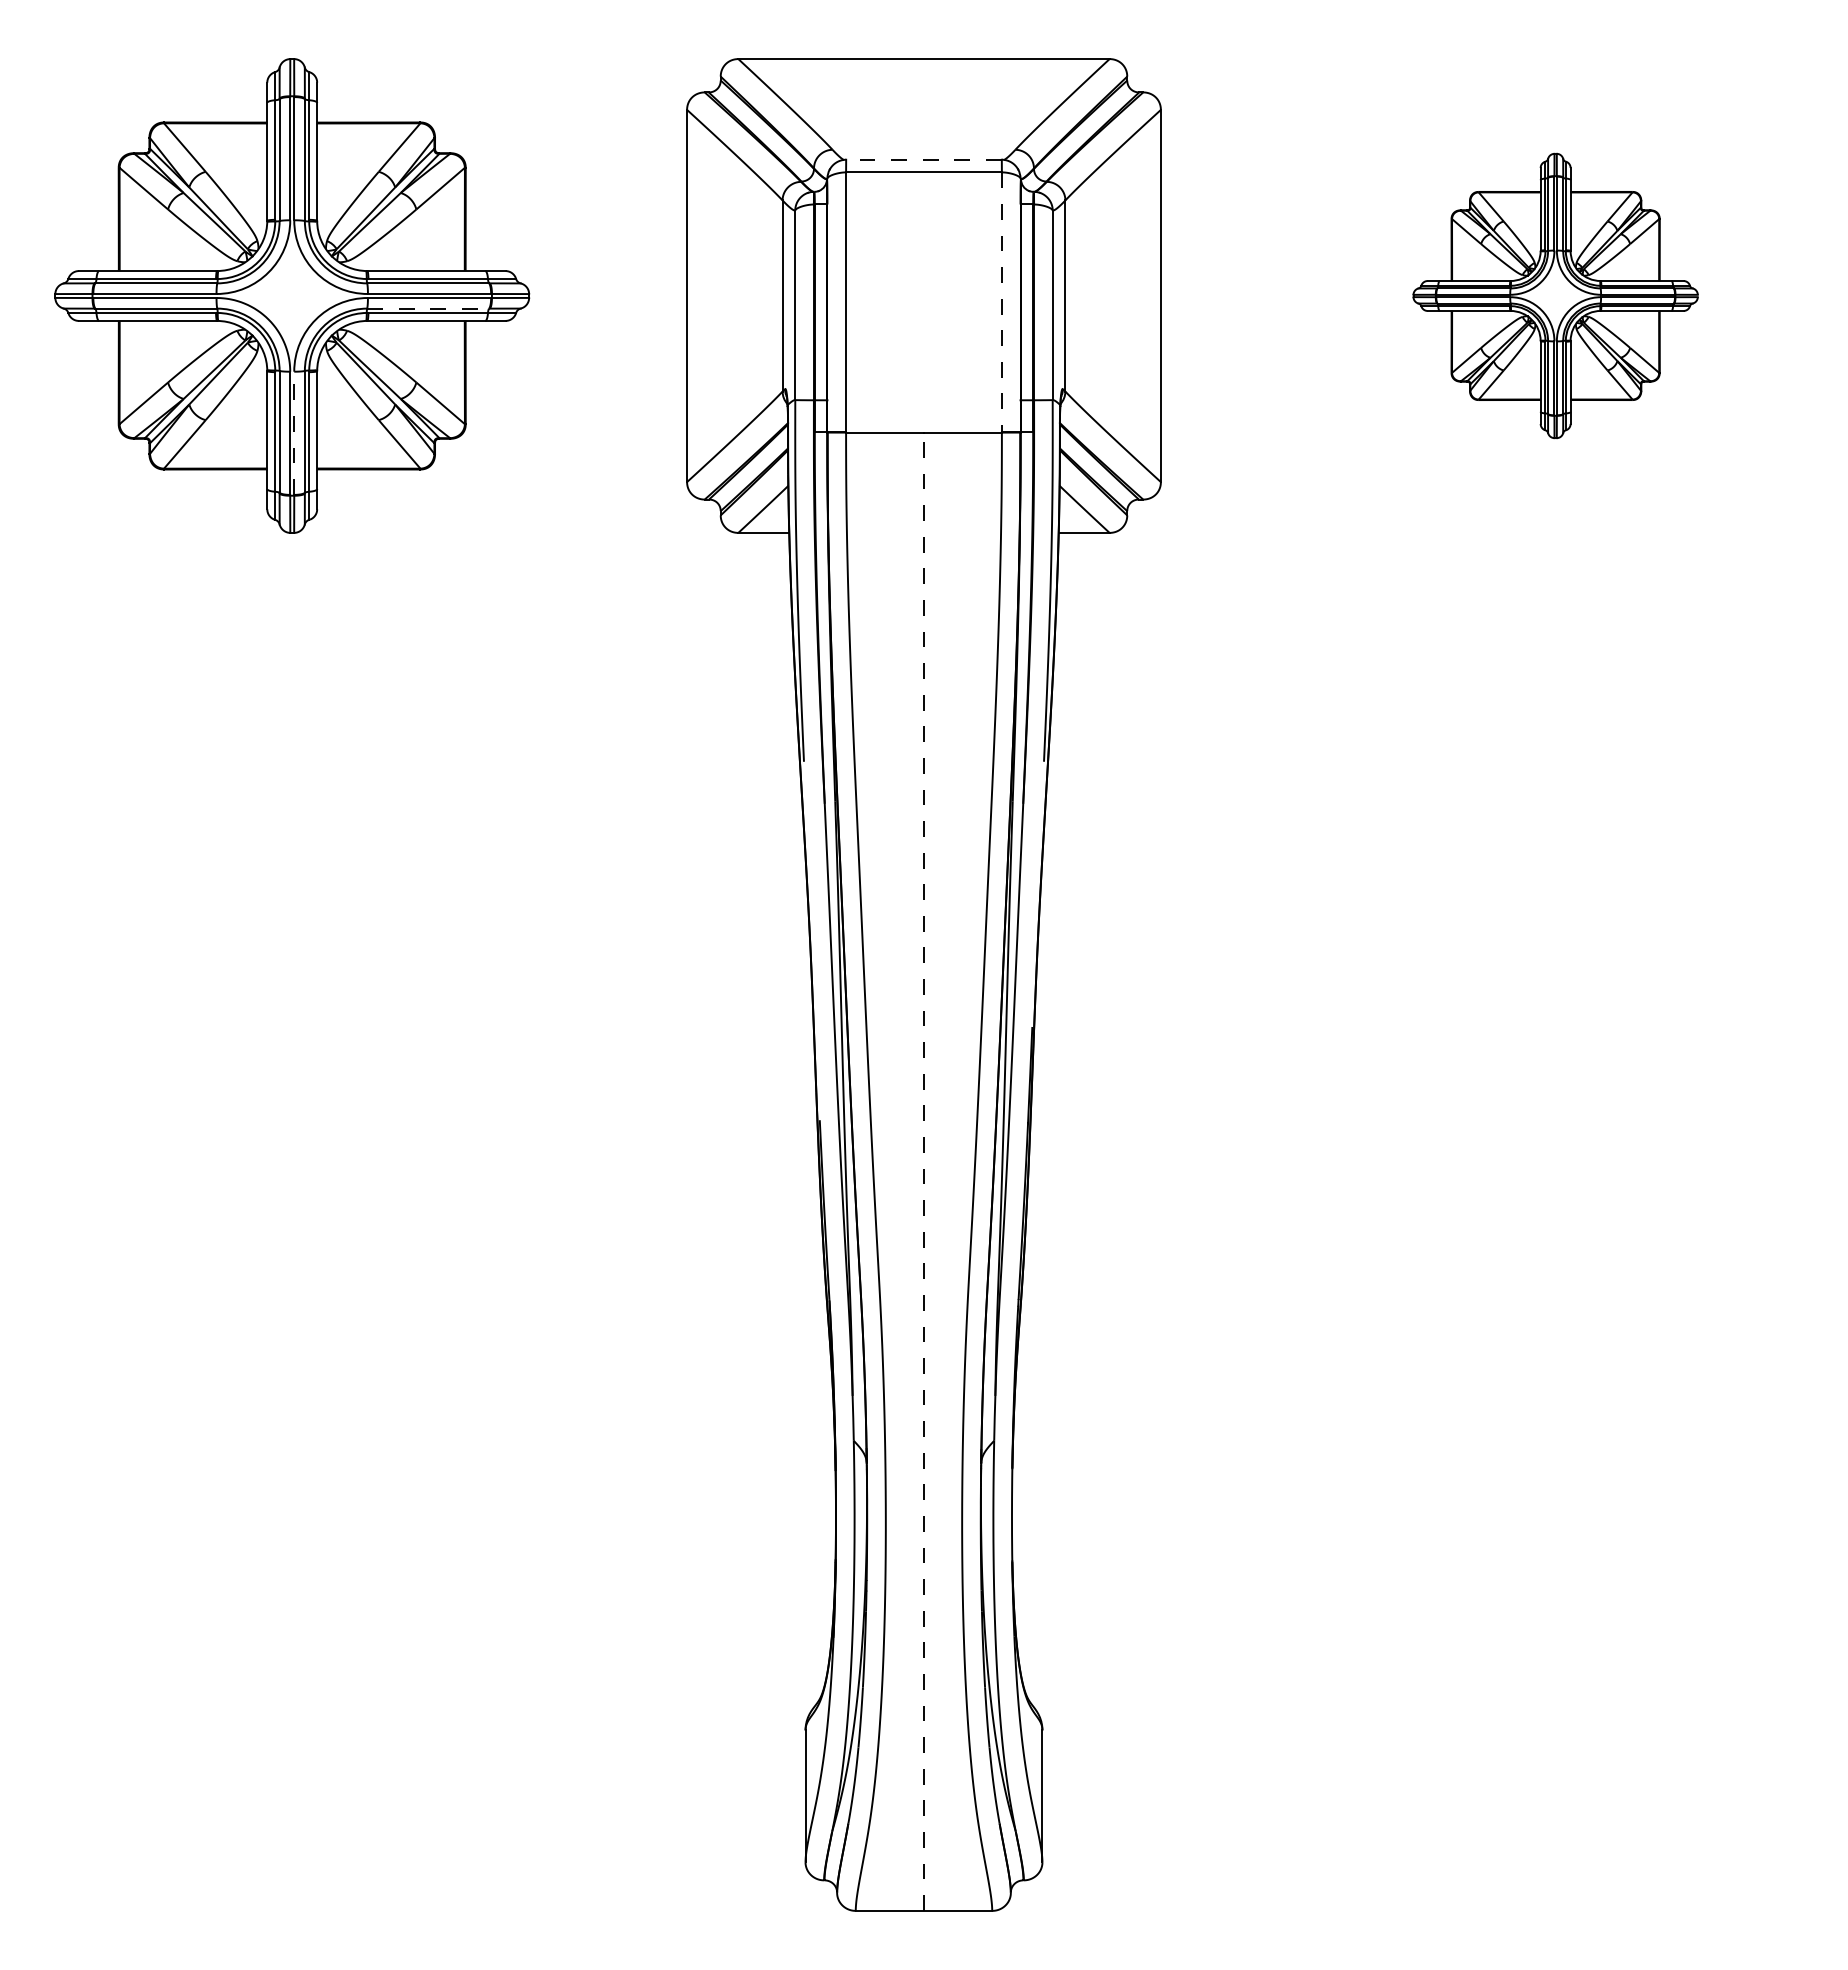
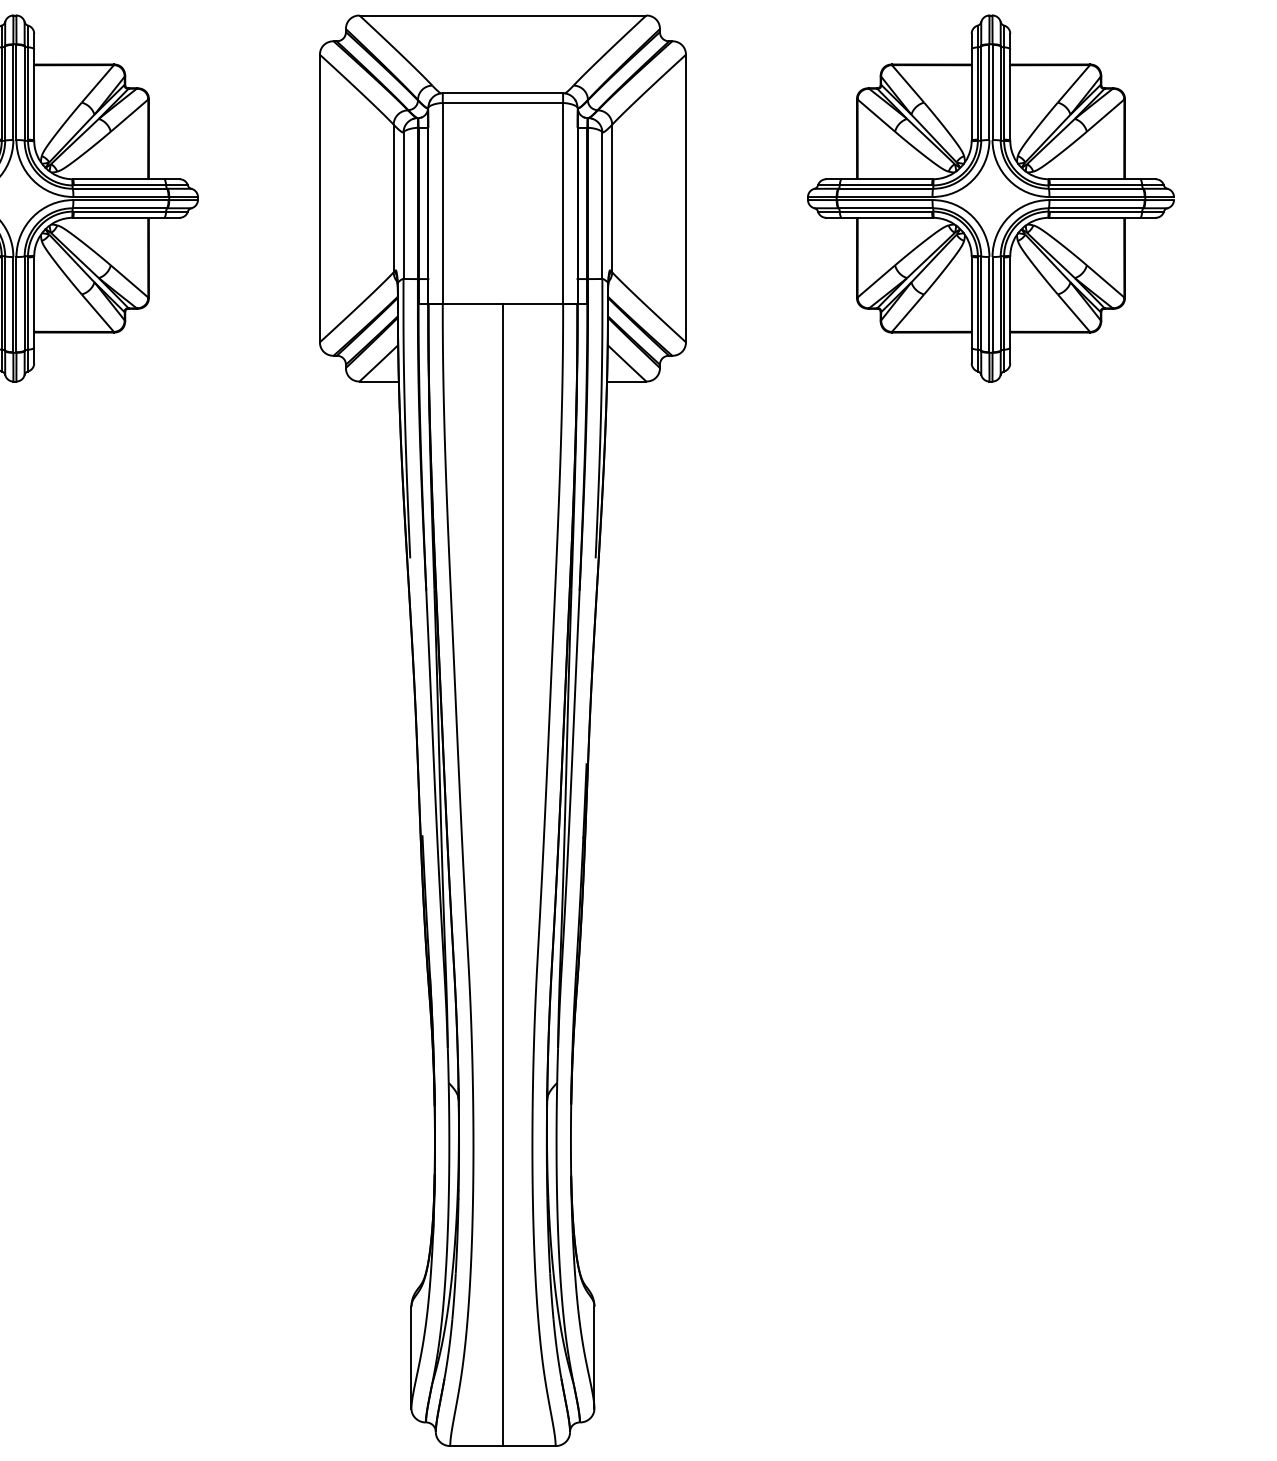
line: (924, 159) -> (503, 93), dashed -> solid
part: (1555, 295) -> (990, 198), size x1.67
line: (1001, 302) -> (562, 203), dashed -> solid
line: (428, 308) -> (120, 208), dashed -> solid
line: (294, 433) -> (16, 304), dashed -> solid
line: (923, 1171) -> (502, 874), dashed -> solid

